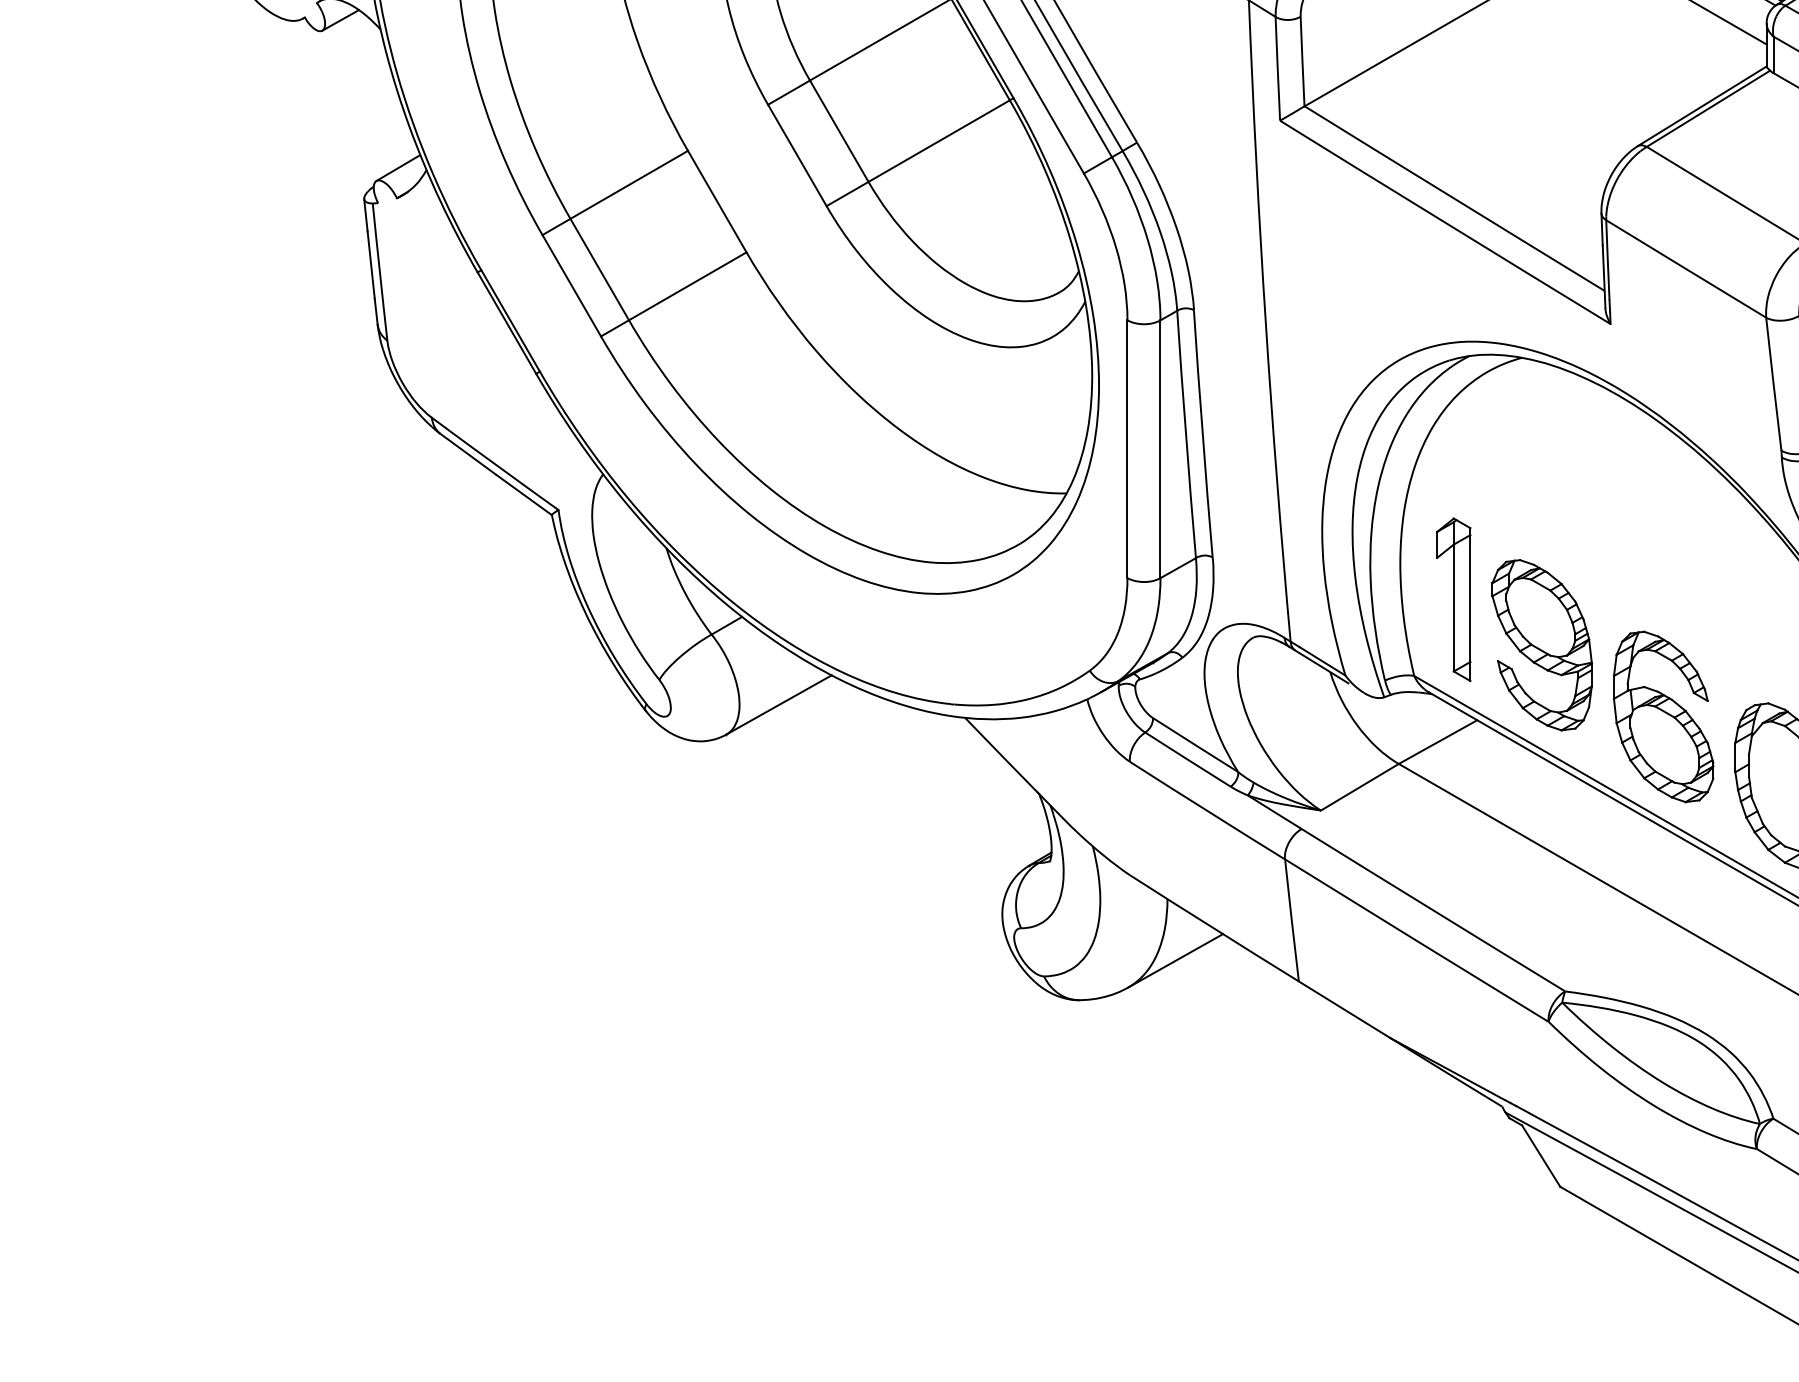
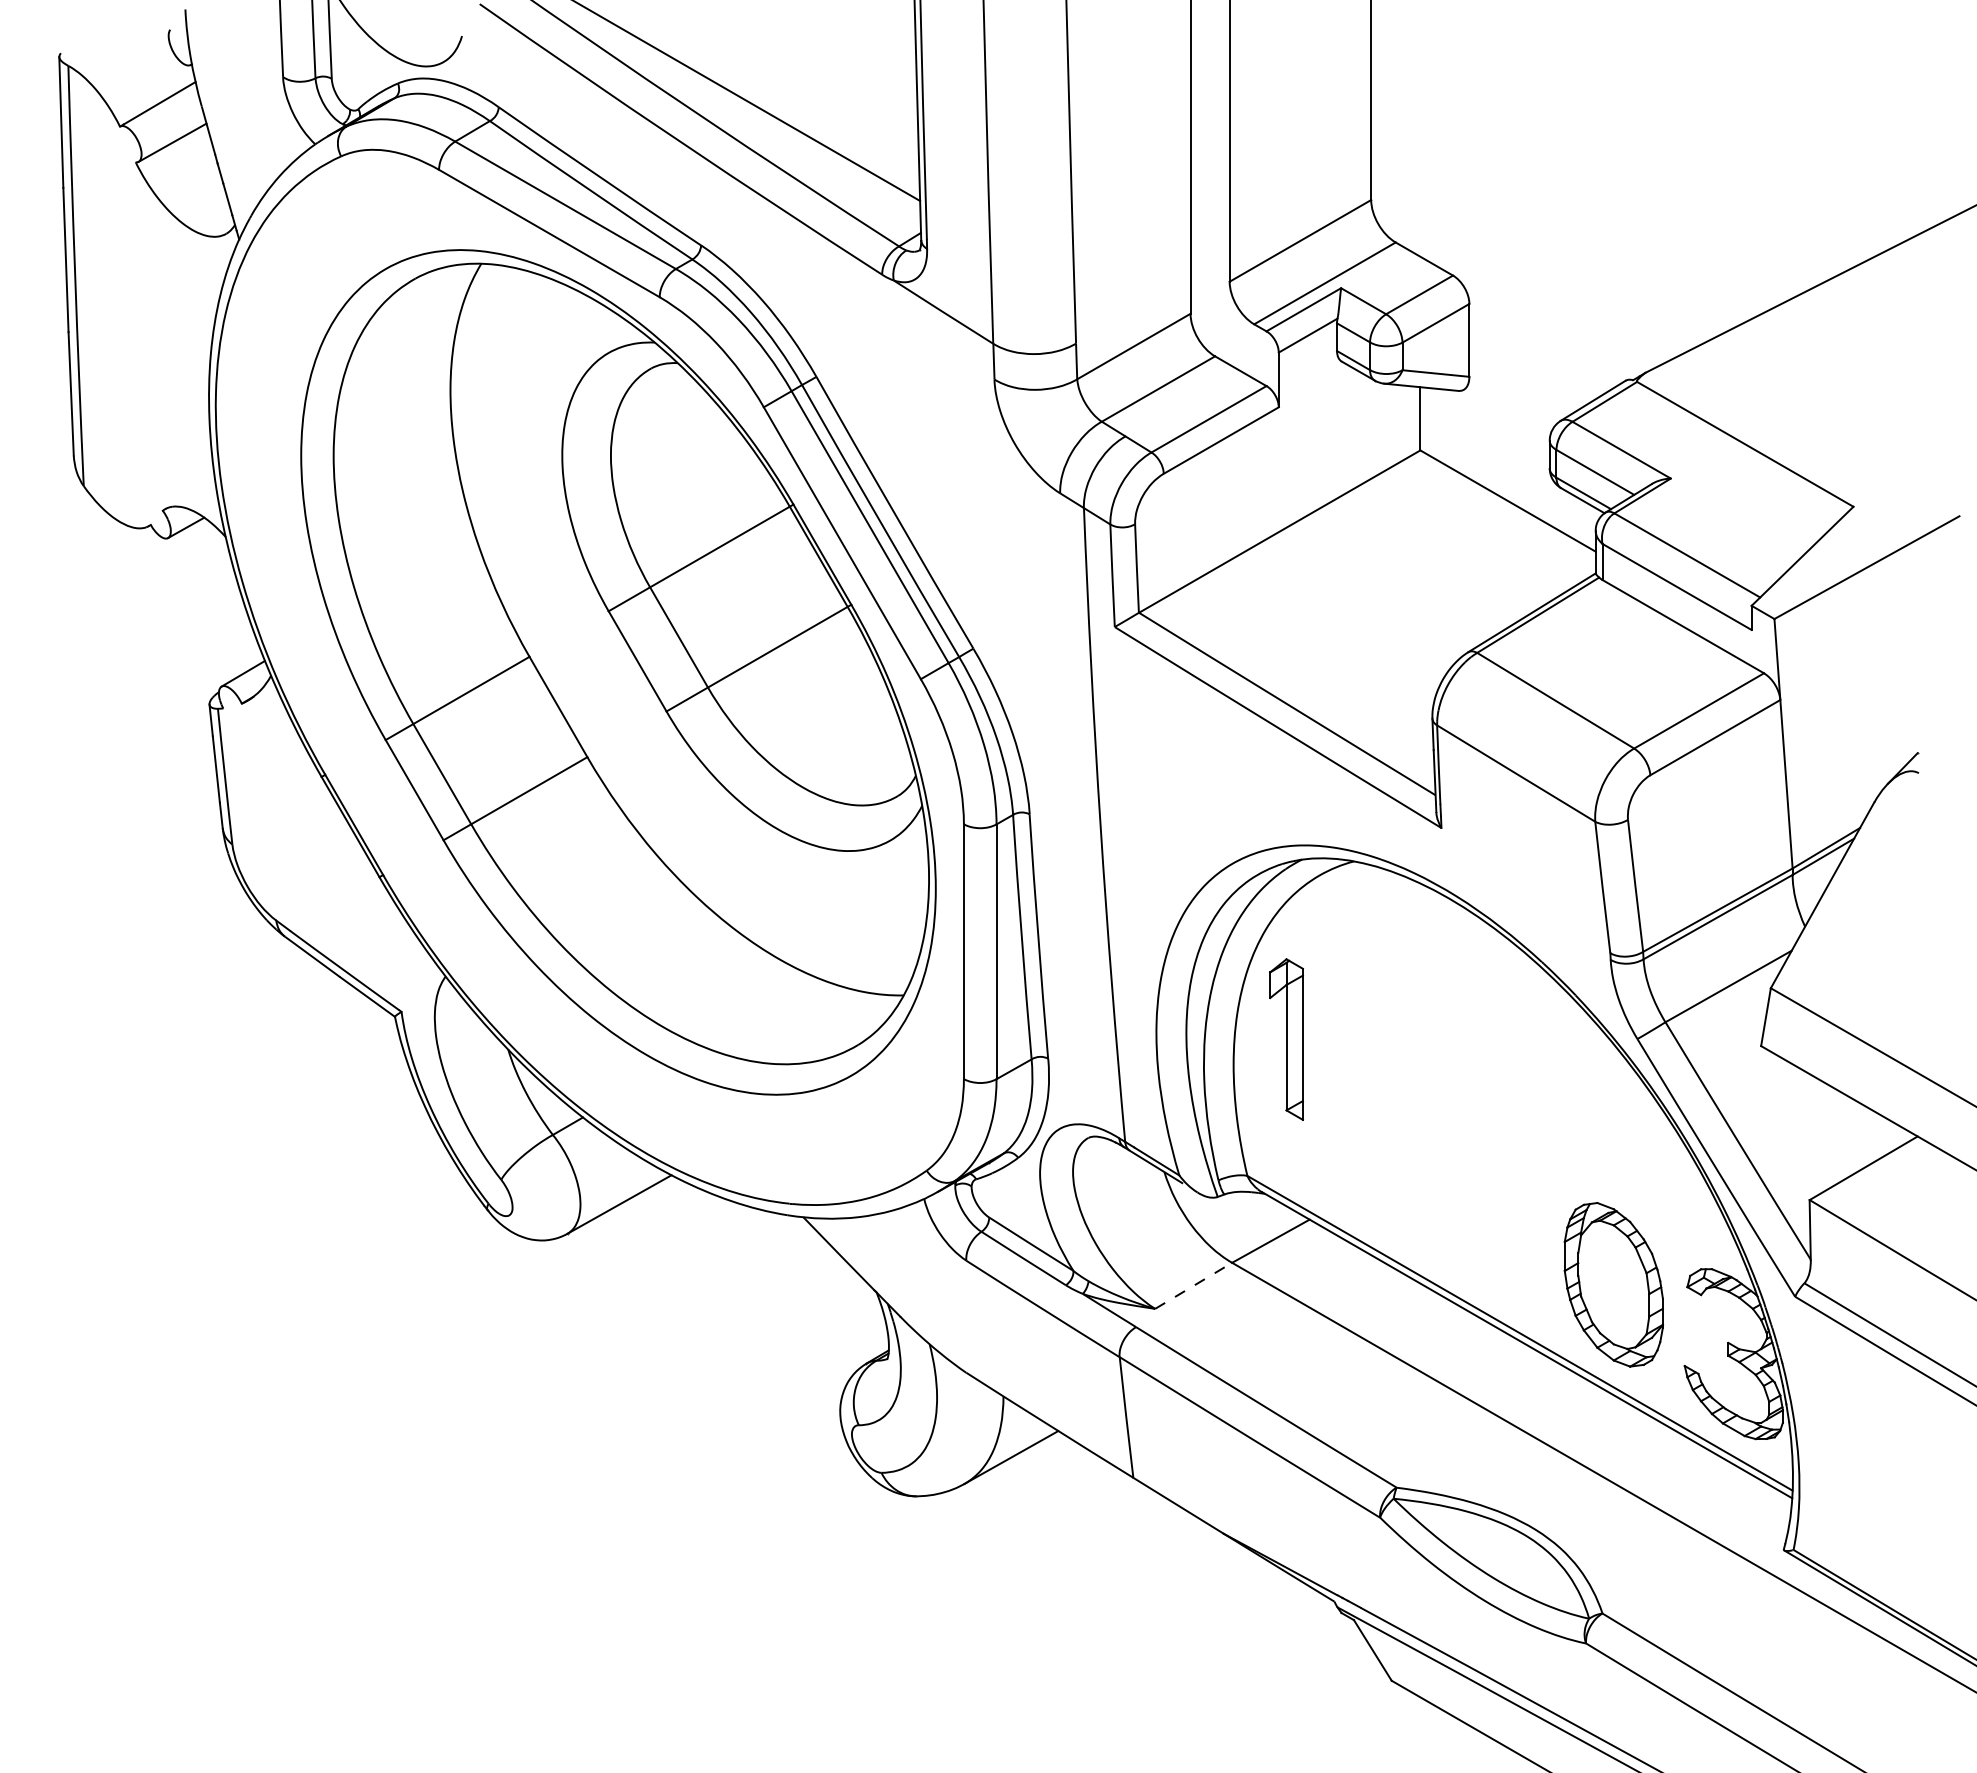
part: (1453, 599) -> (1286, 1039), moved
part: (1541, 645) -> (1373, 1145), removed
part: (1663, 717) -> (1493, 1216), removed
line: (1359, 786) -> (1193, 1285), solid -> dashed

